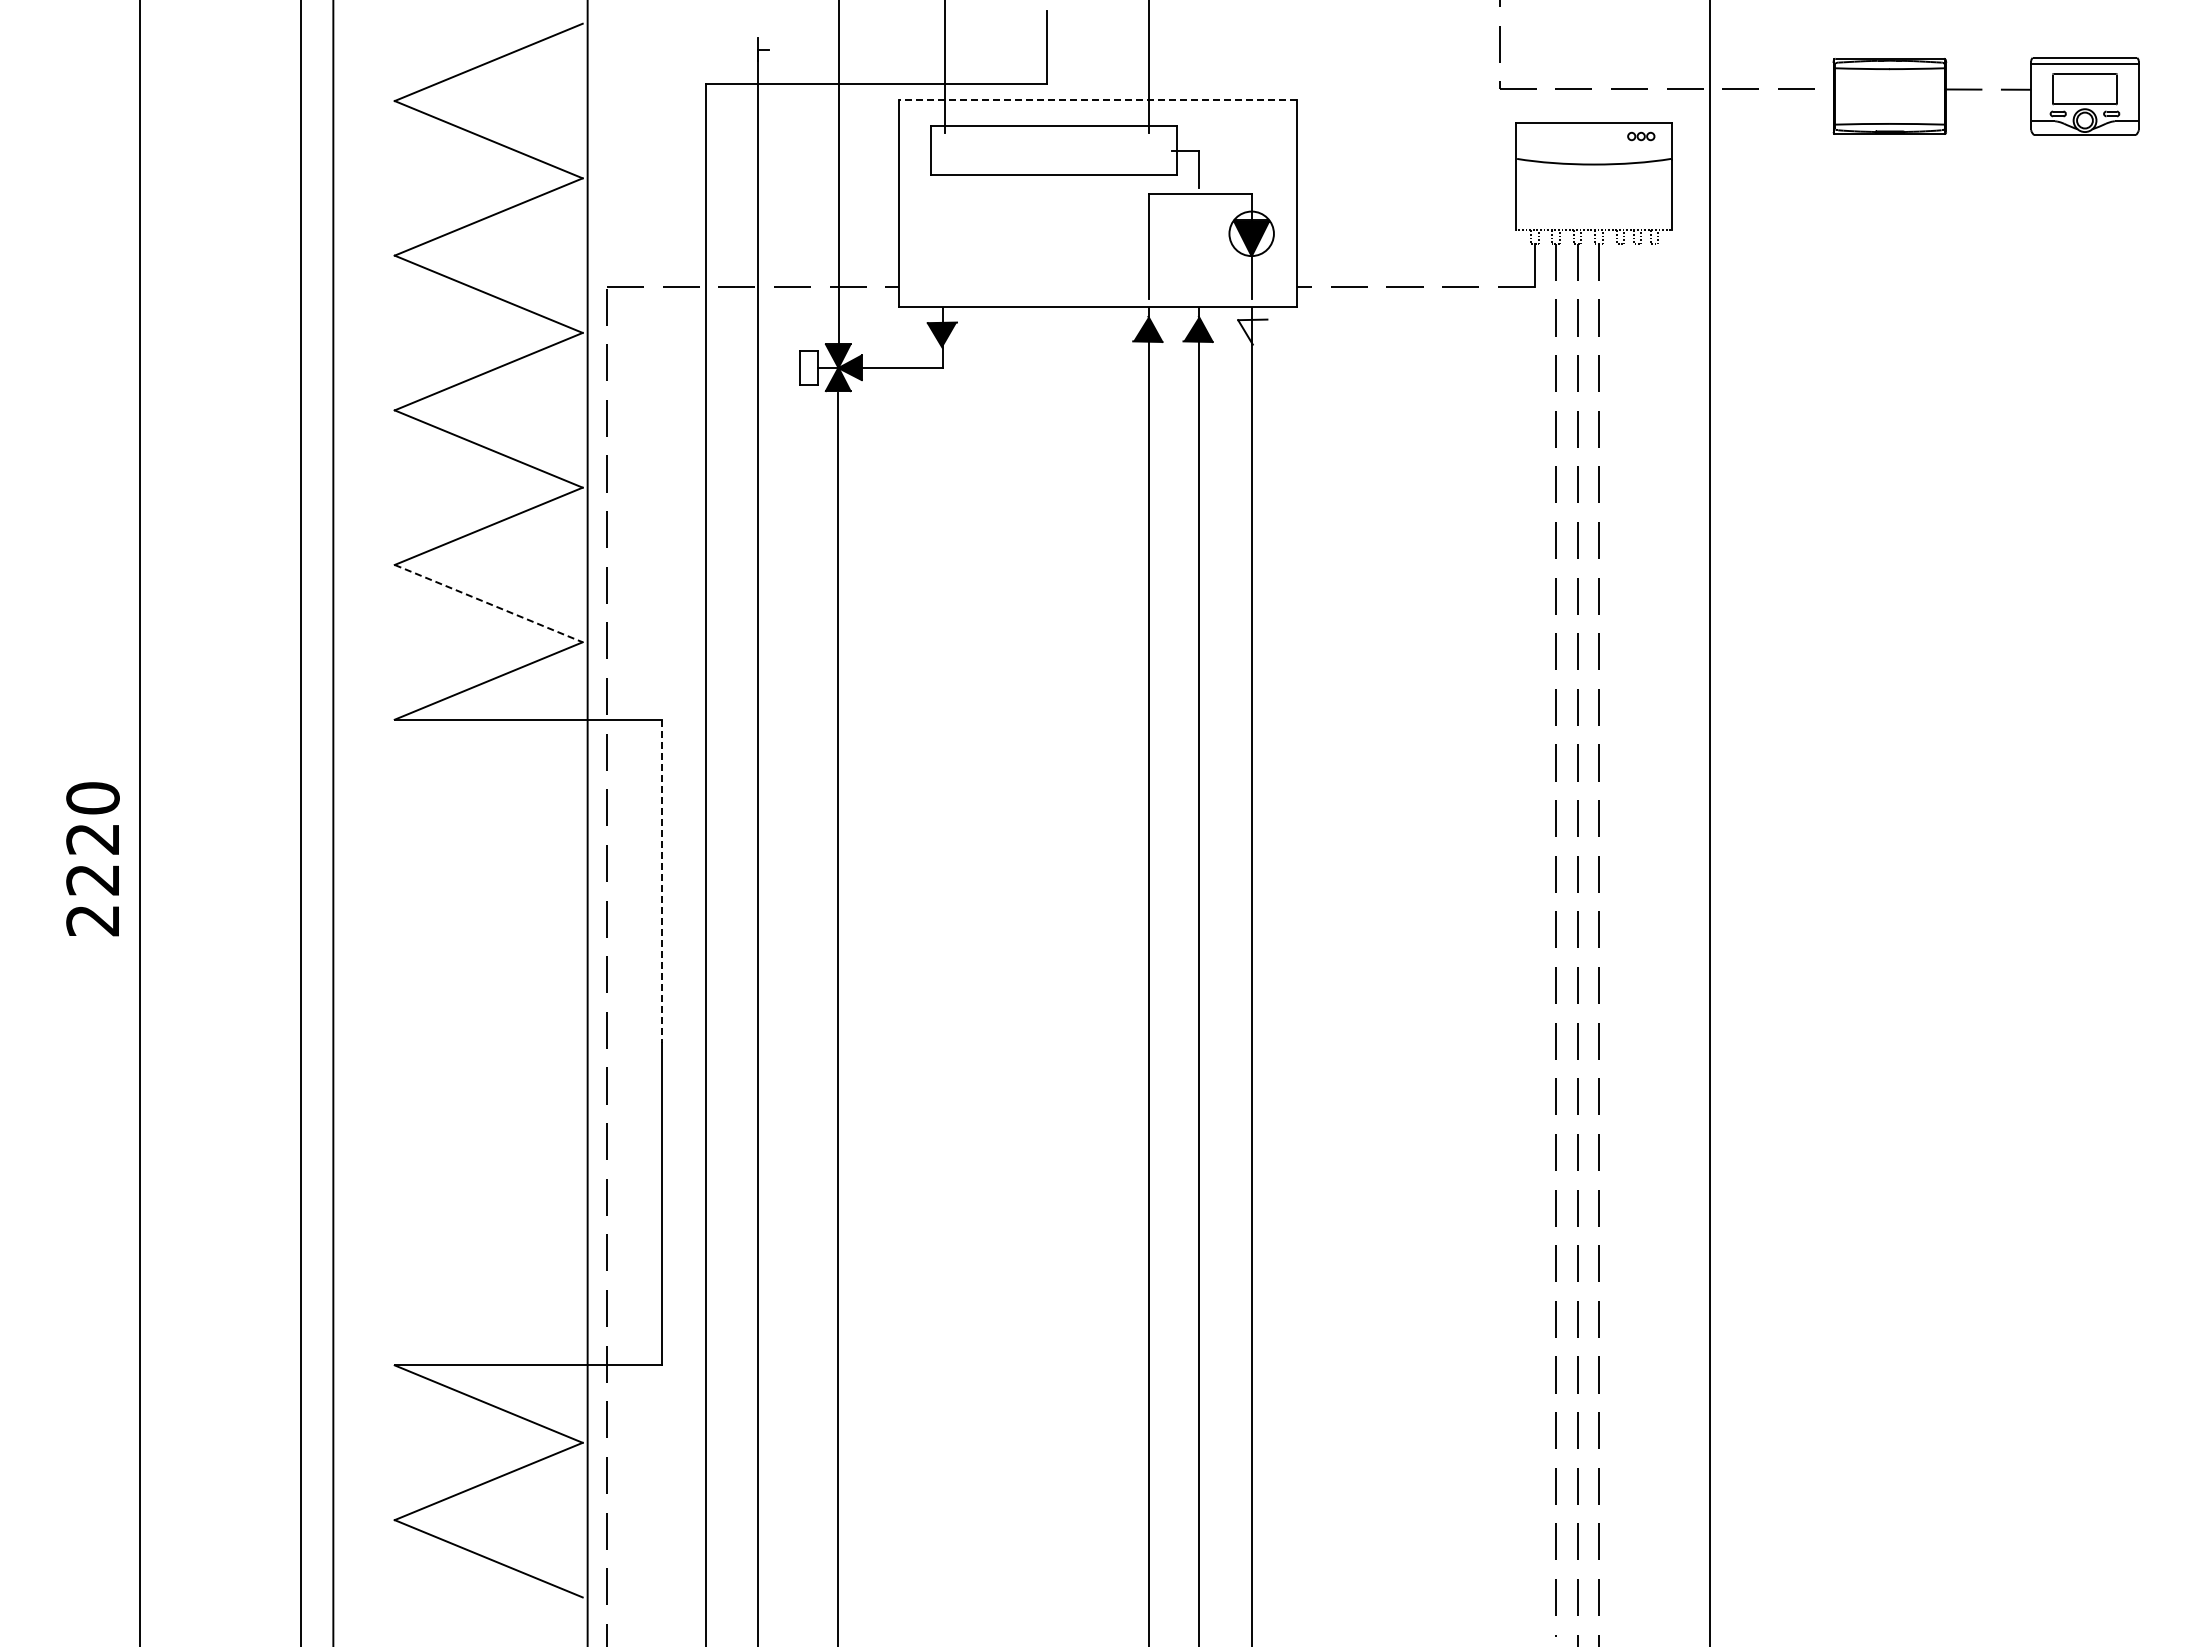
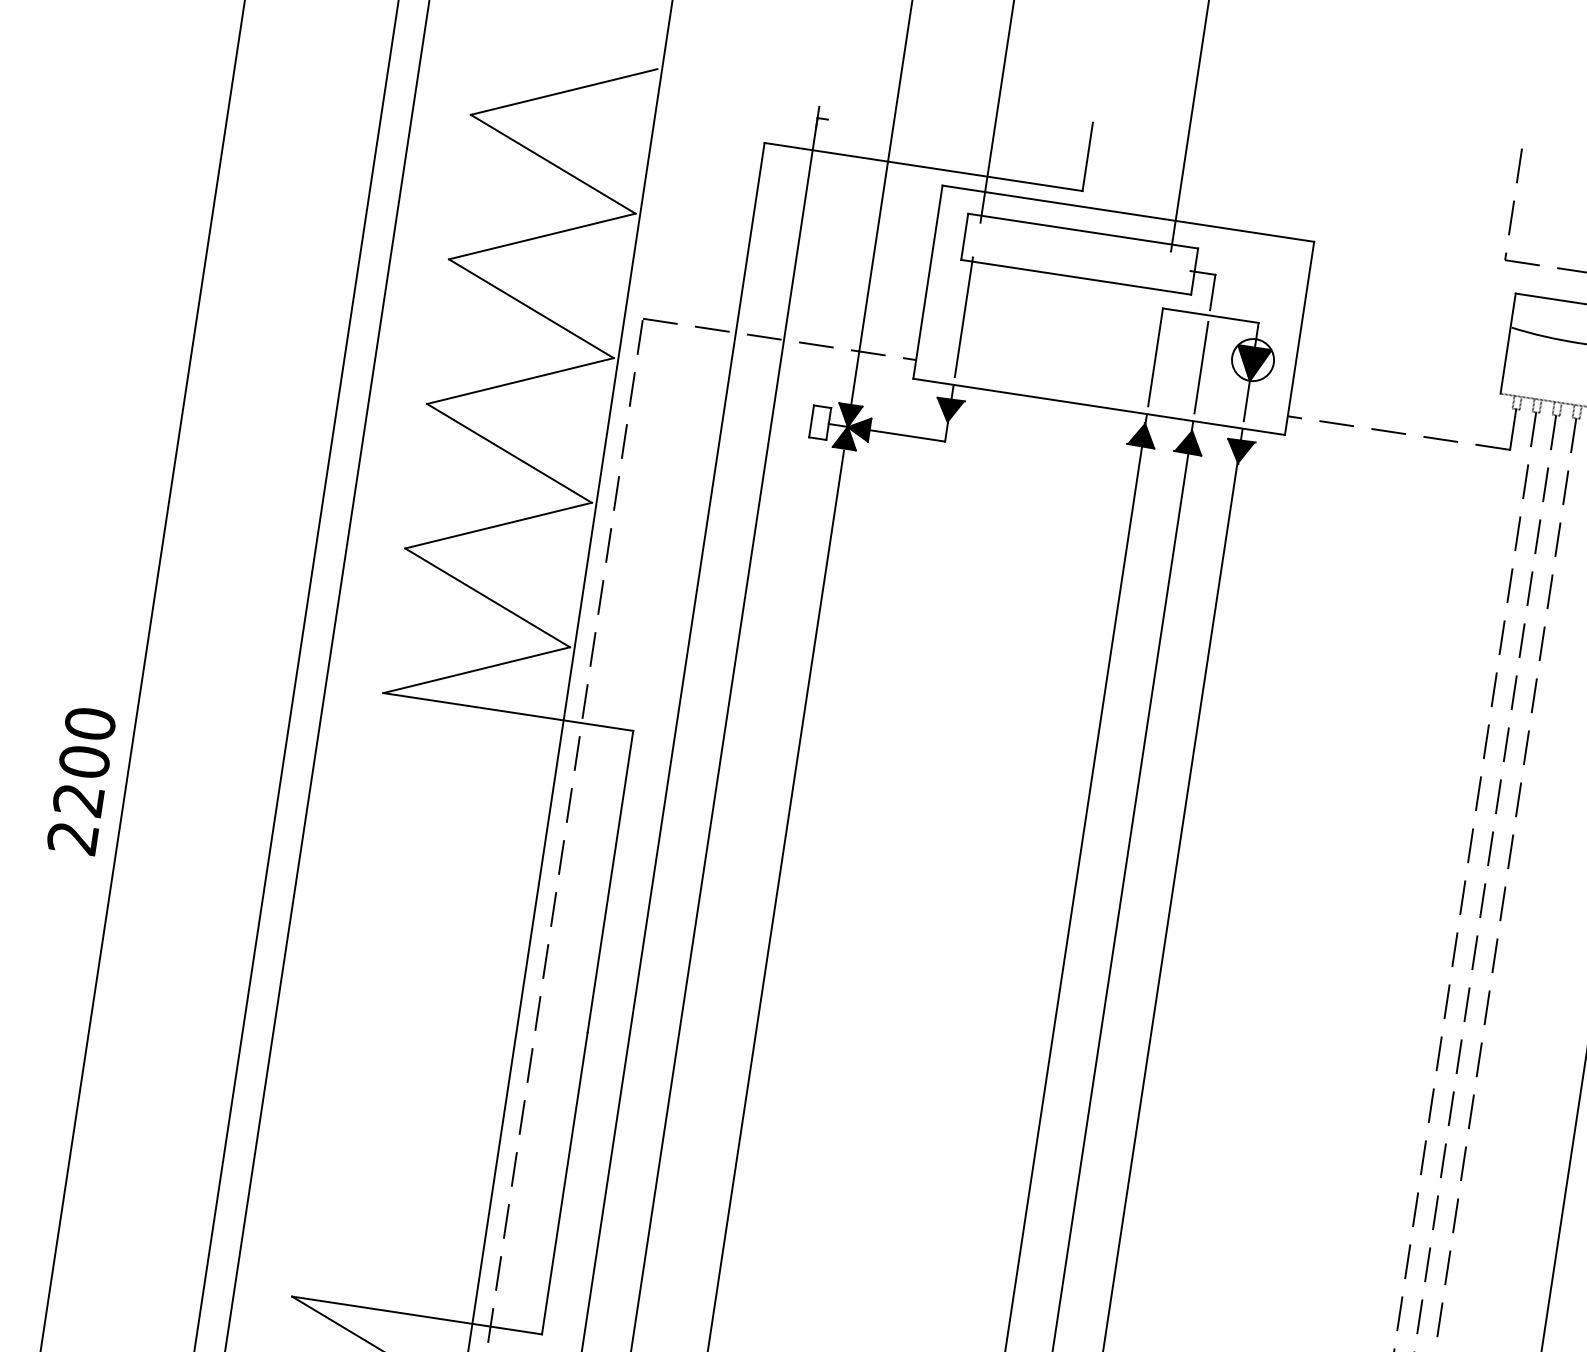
line: (1098, 100) -> (1128, 213), dashed -> solid
line: (942, 234) -> (963, 317), added
line: (1198, 249) -> (1201, 367), added
fill: (1252, 331) -> (1239, 451), added
line: (488, 603) -> (487, 597), dashed -> solid
text: (92, 839) -> (83, 762), 2220 -> 2200
line: (662, 881) -> (610, 882), dashed -> solid

